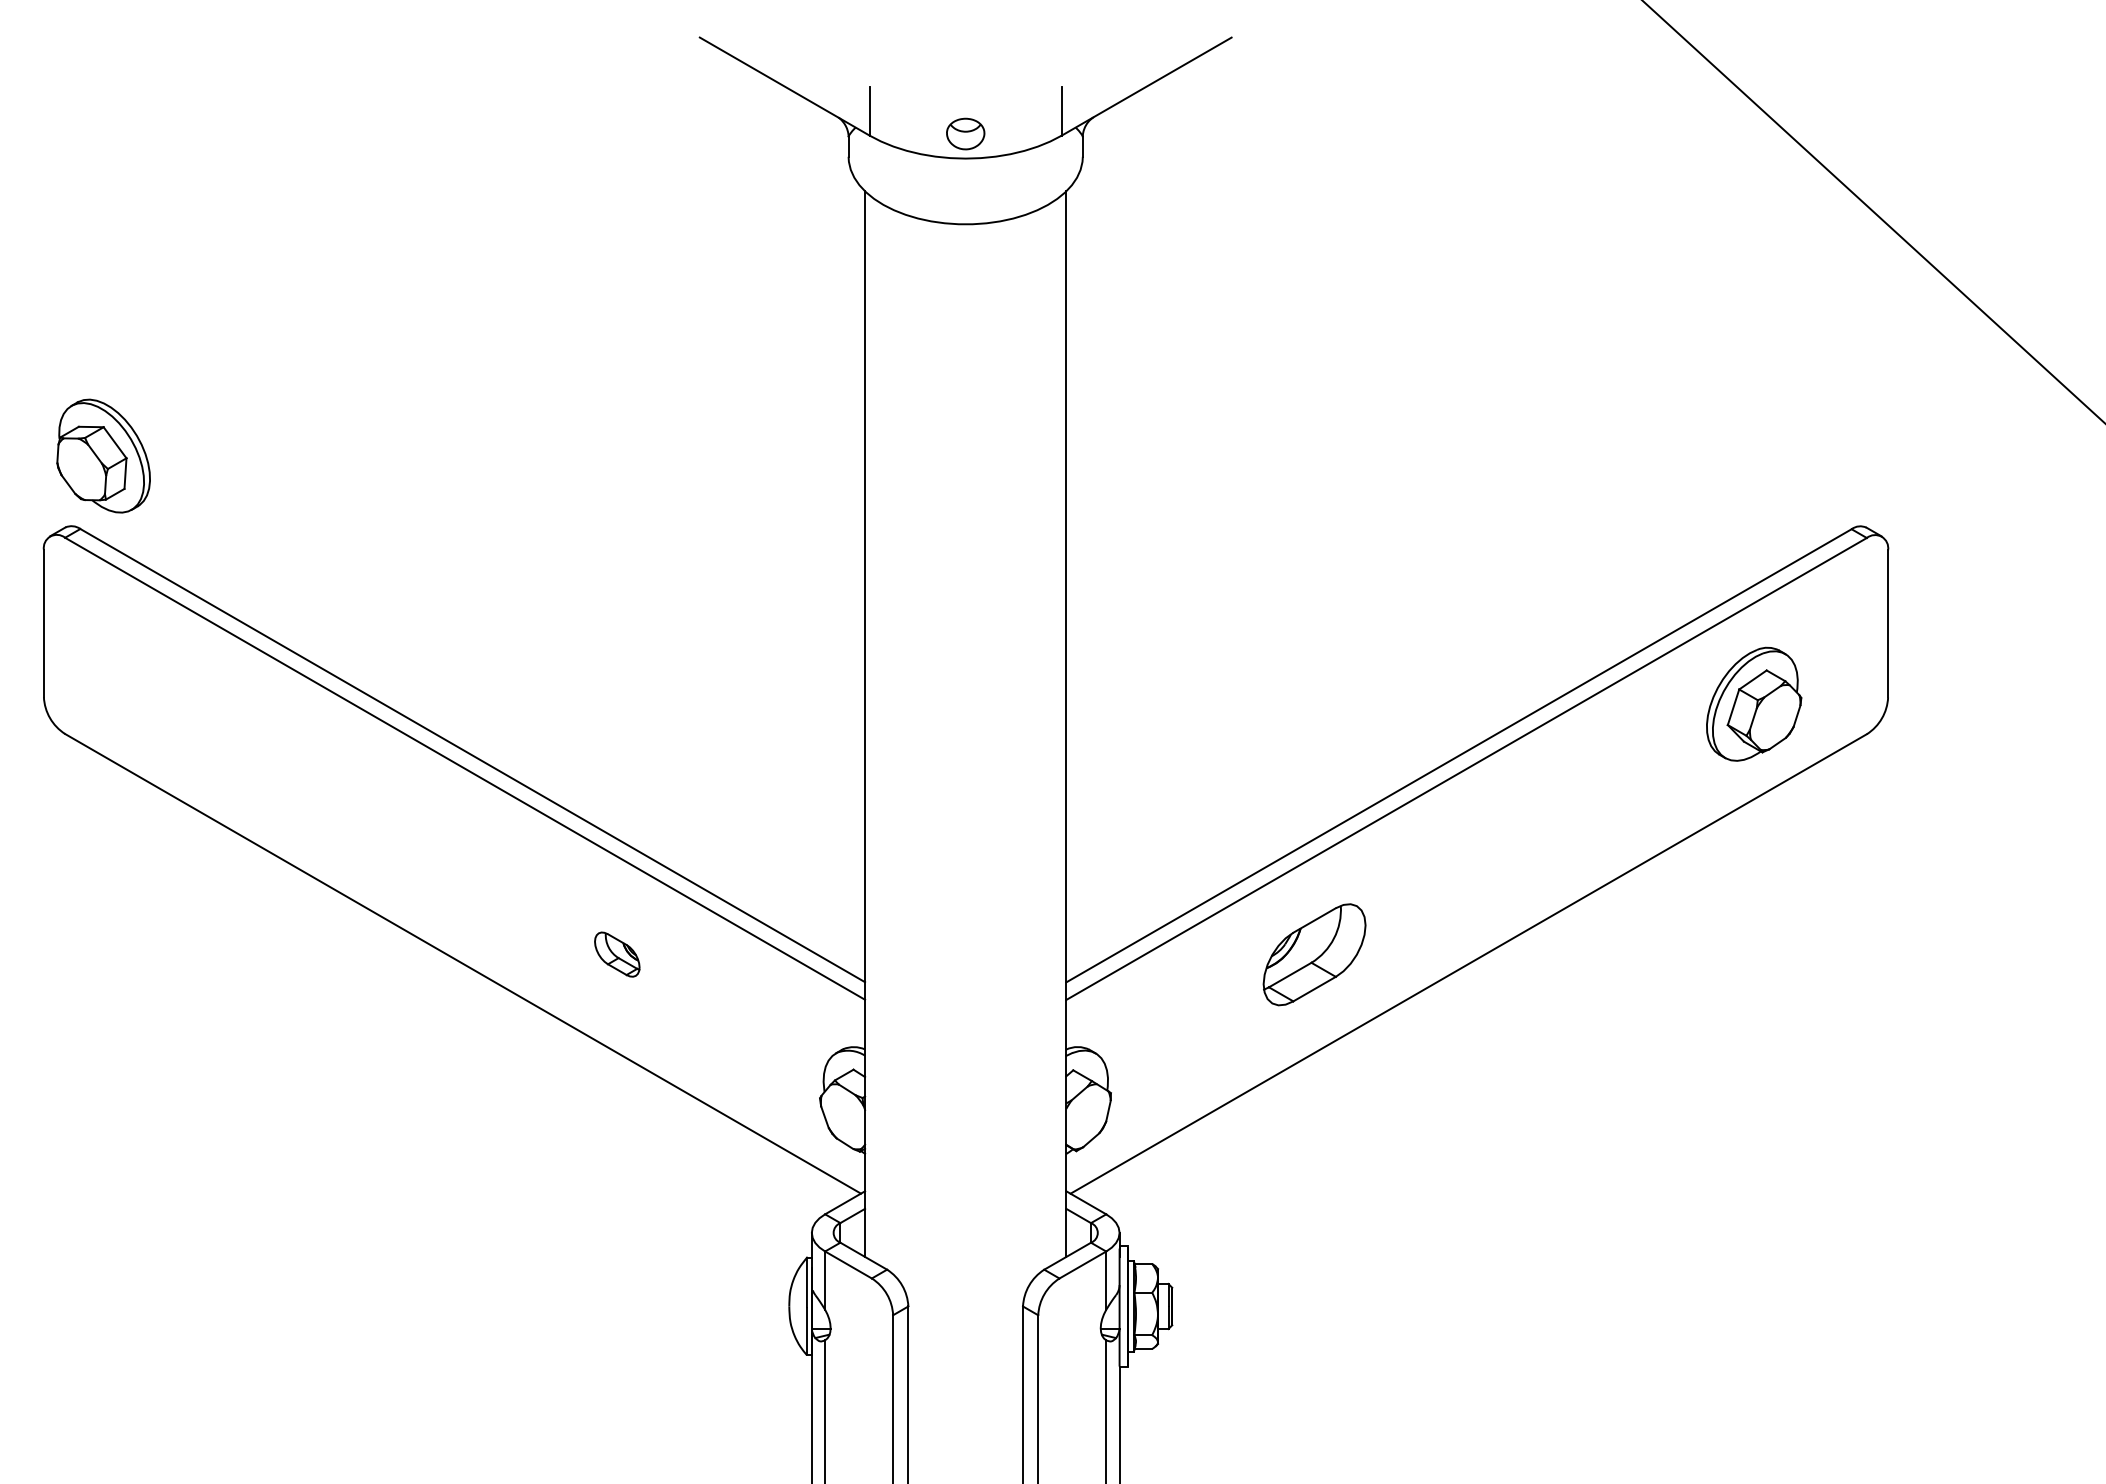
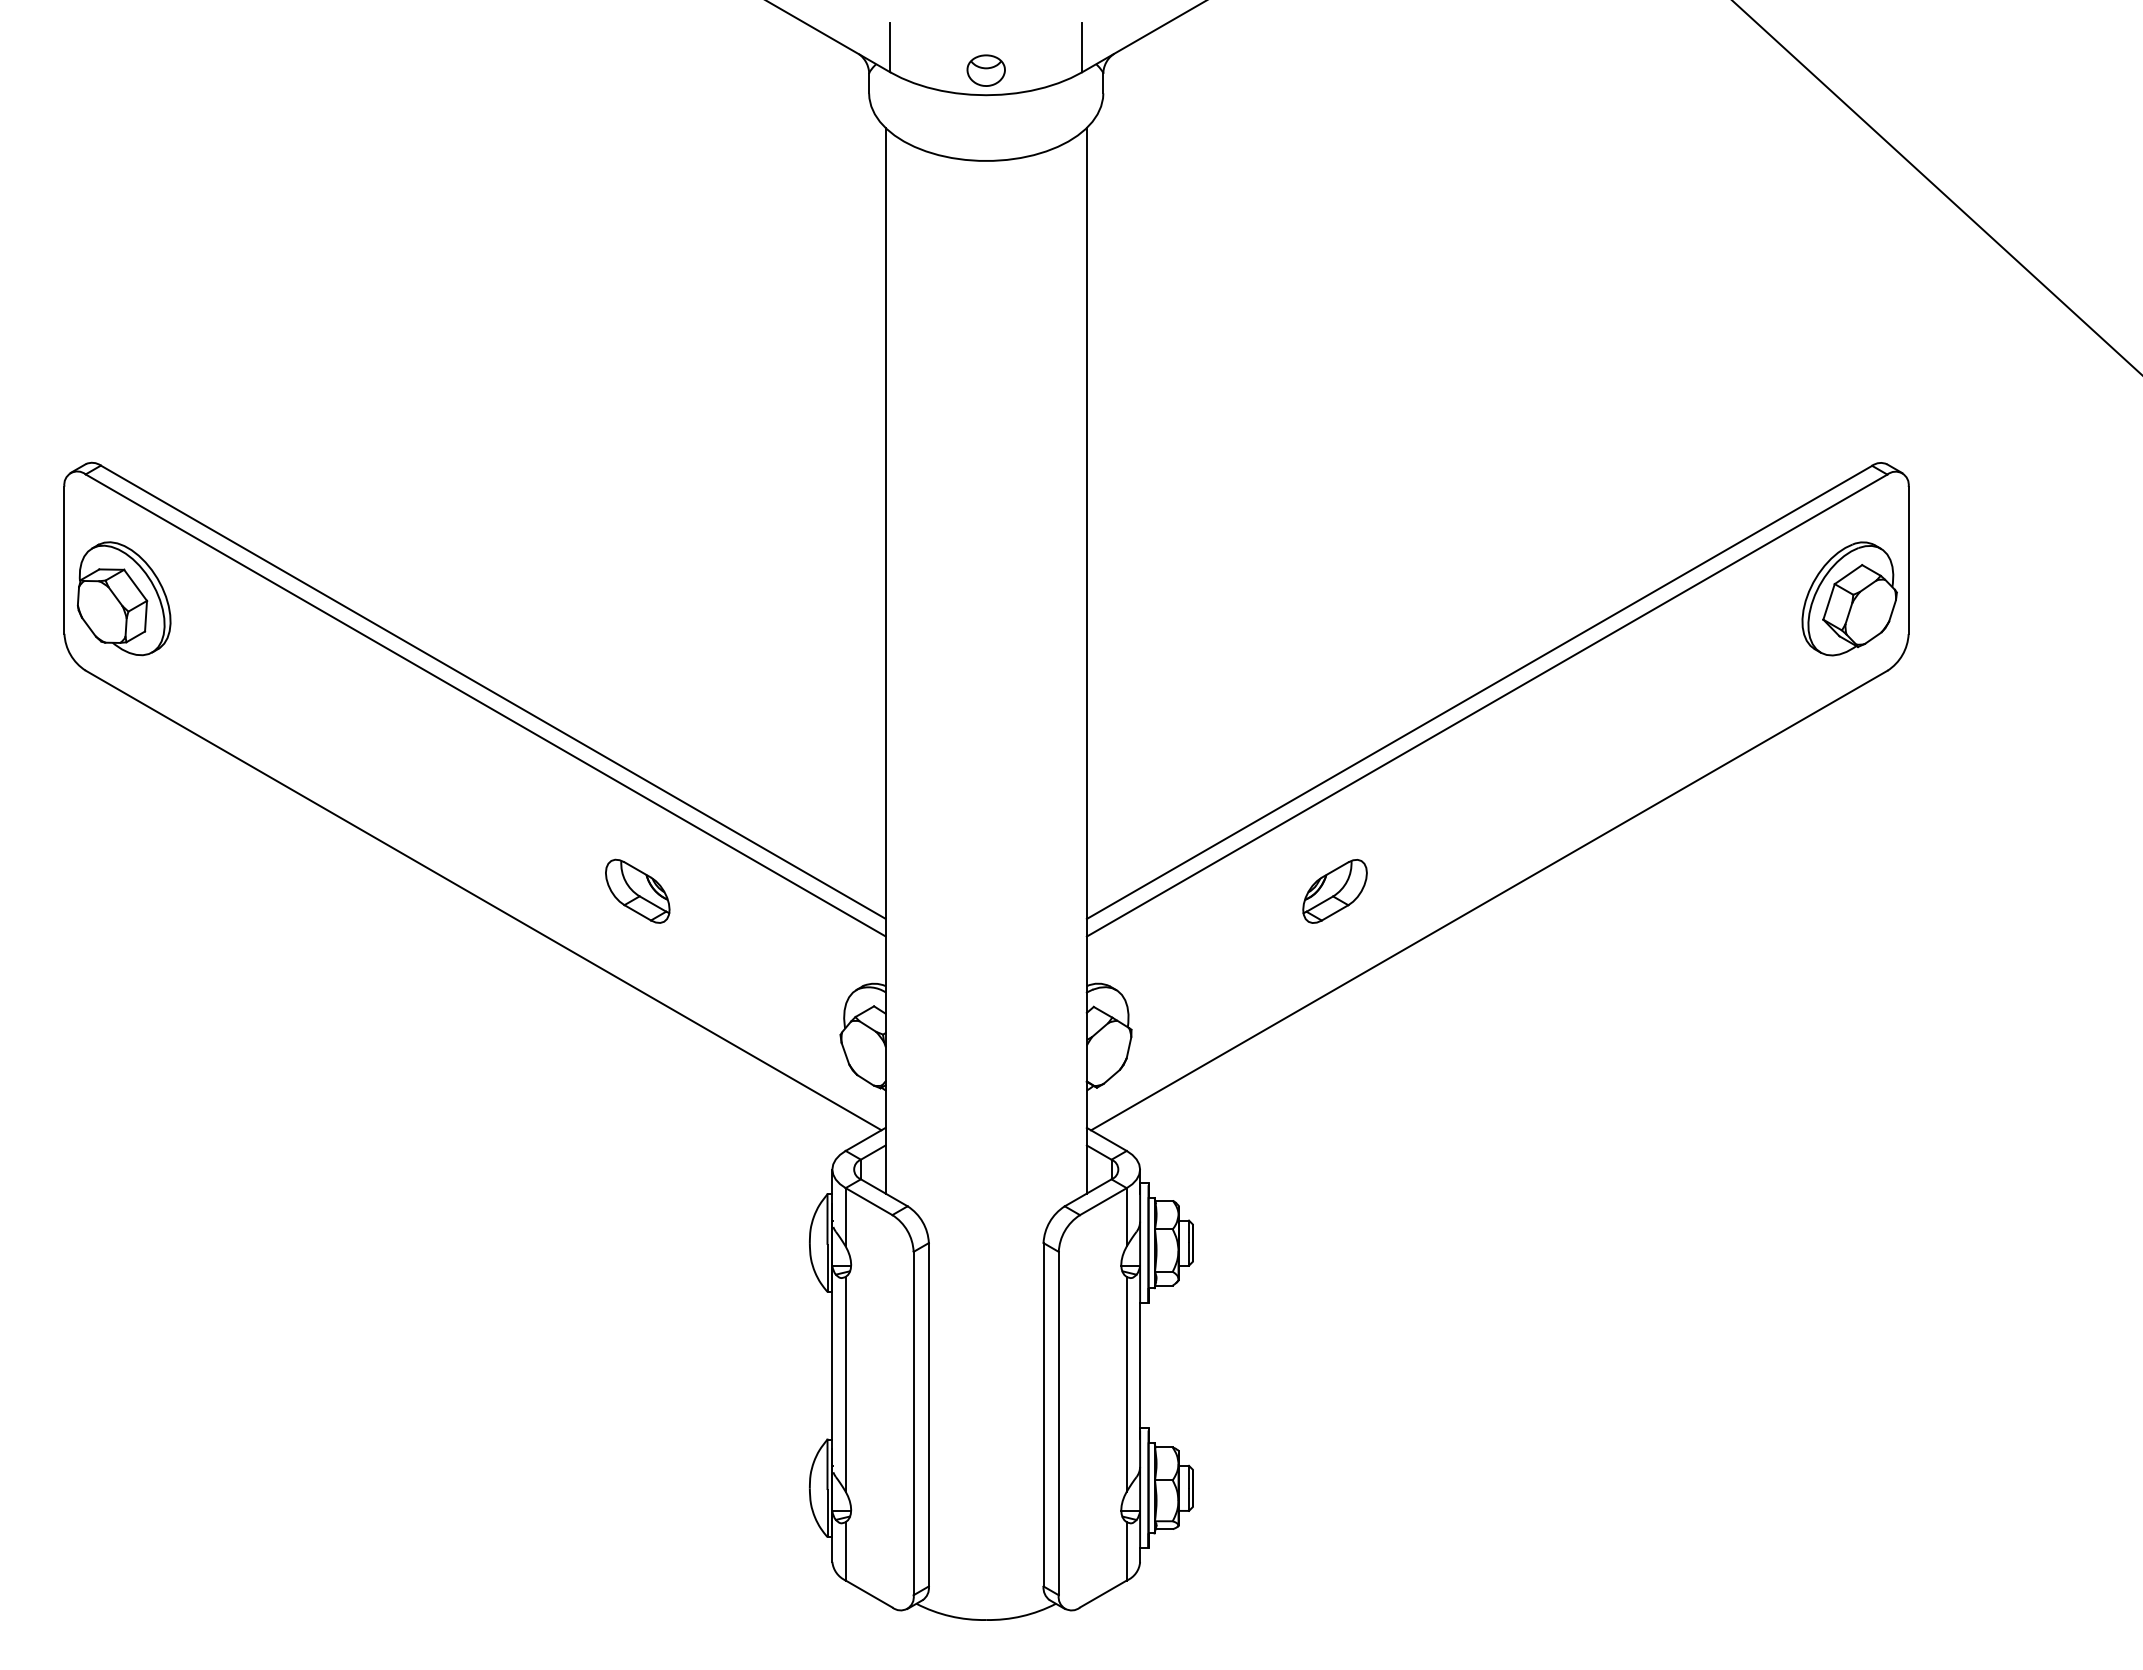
part: (103, 455) -> (124, 598), moved
part: (1753, 703) -> (1849, 598), moved
part: (616, 953) -> (637, 890), size x1.43
part: (1313, 954) -> (1334, 891), size x0.62

